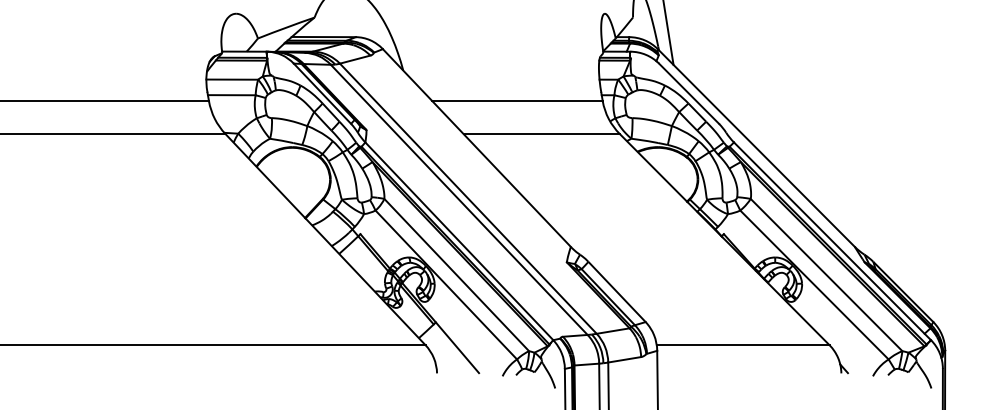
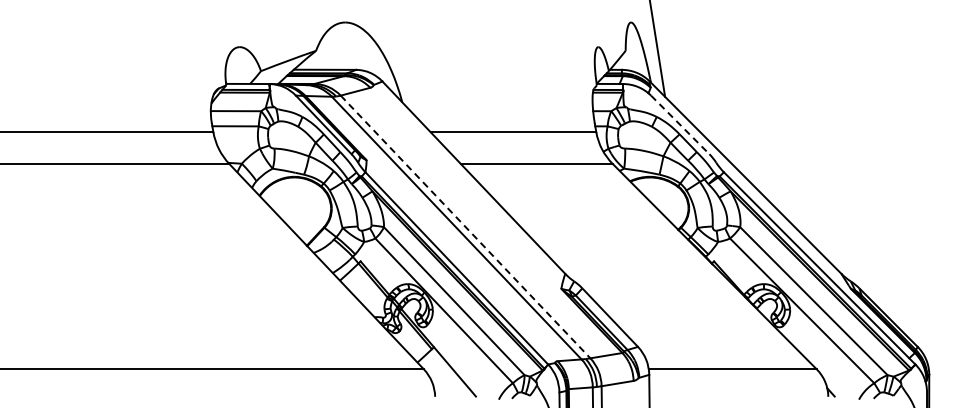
line: (689, 94) -> (680, 125), solid -> dashed
line: (468, 199) -> (465, 227), solid -> dashed

